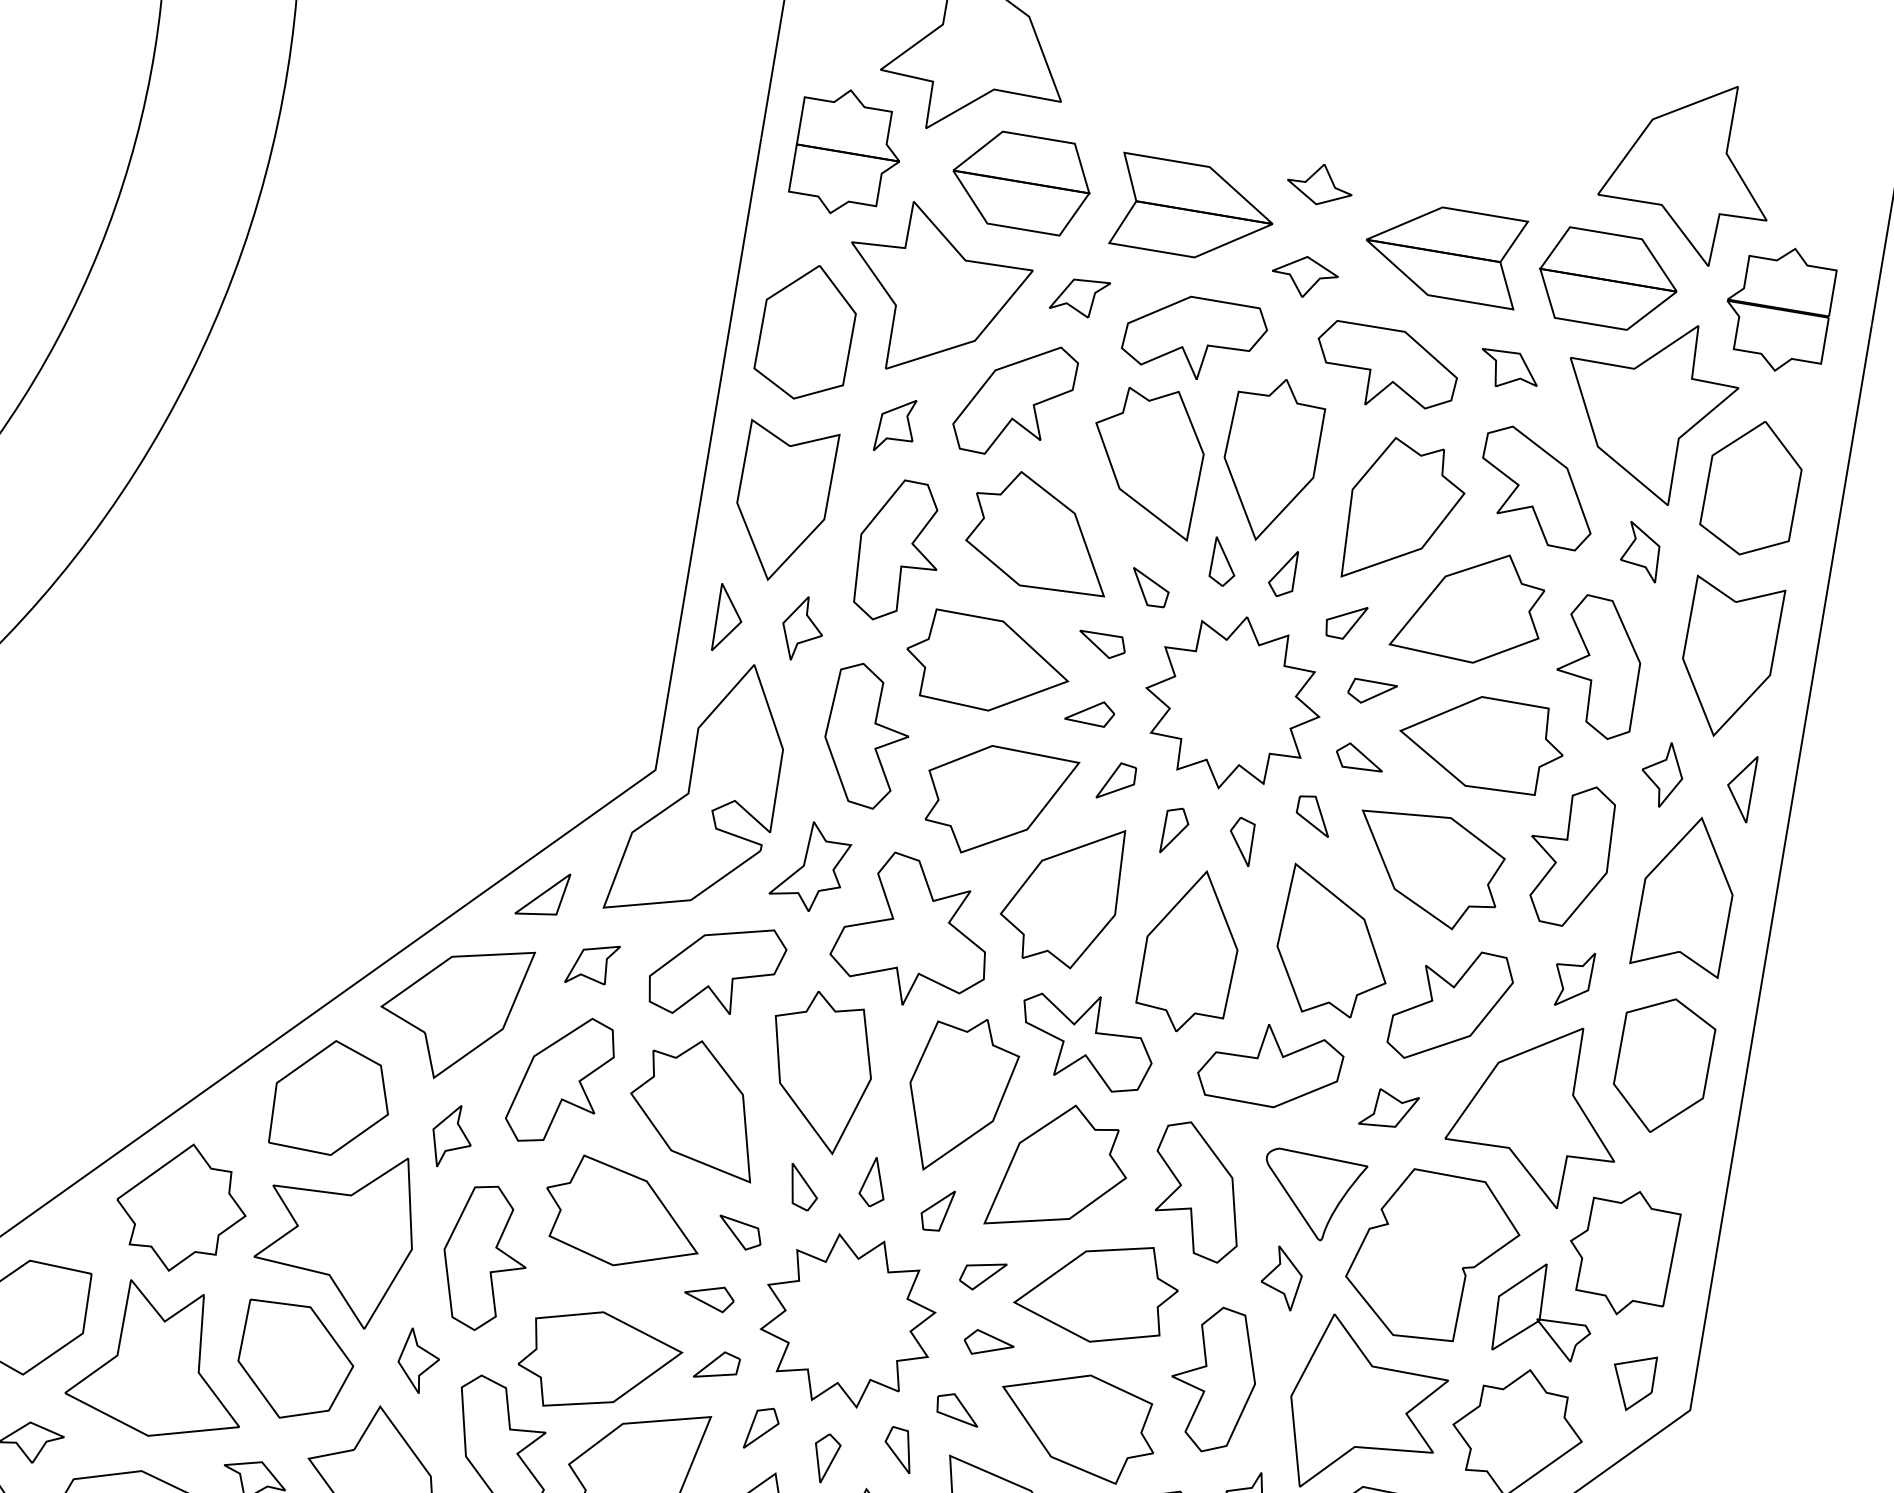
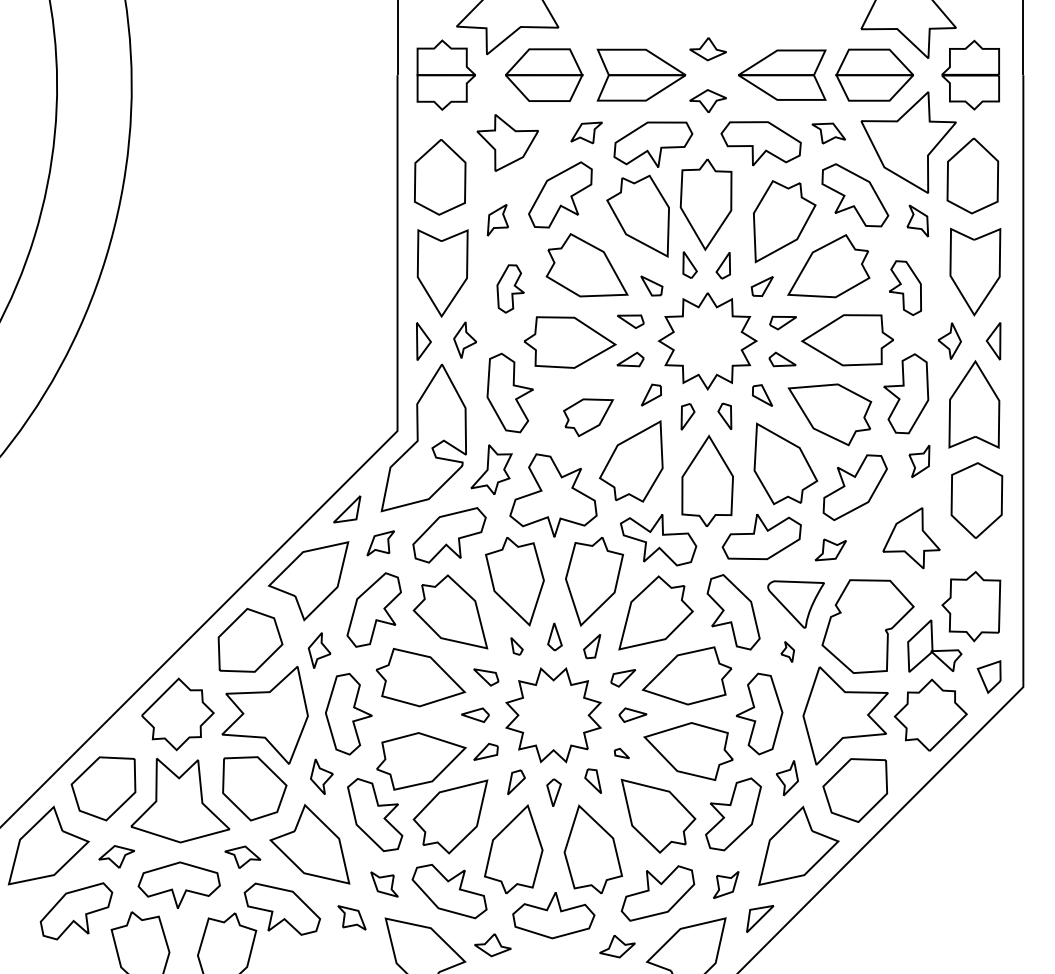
part: (936, 290) -> (507, 142), size x0.6
part: (898, 550) -> (510, 288), size x0.6
part: (1599, 666) -> (905, 287), size x0.7
part: (998, 802) -> (588, 417), size x0.6
part: (1535, 1113) -> (911, 538), size x0.6
part: (802, 1187) -> (516, 646), size x0.7
part: (1282, 1277) -> (787, 651), size x0.6
part: (957, 1408) -> (621, 753), size x0.6

